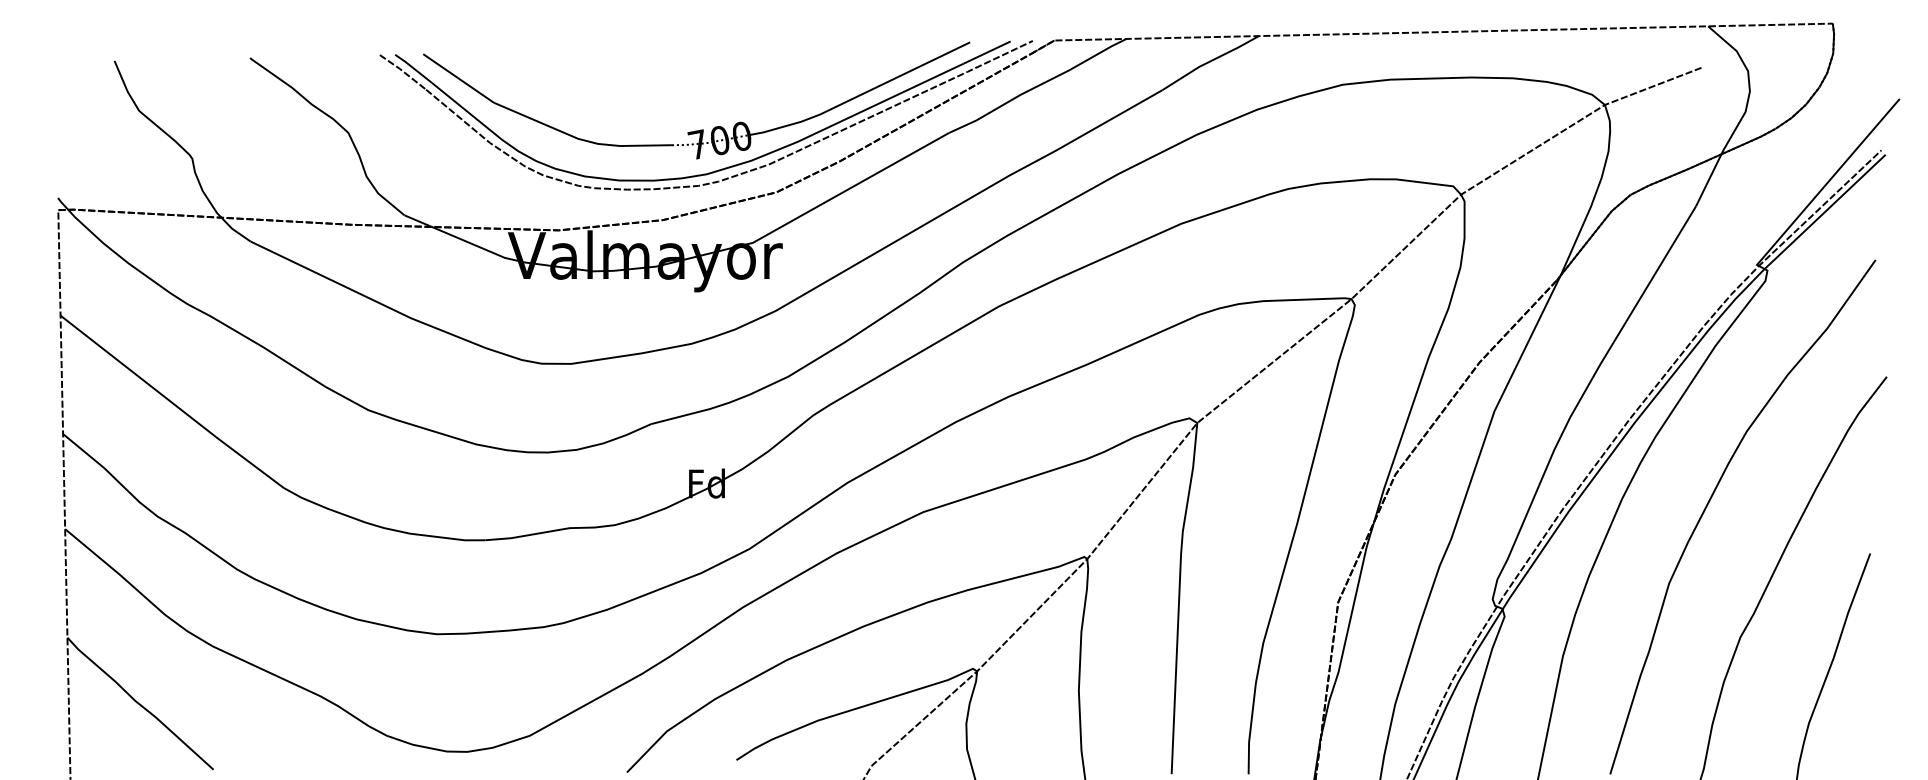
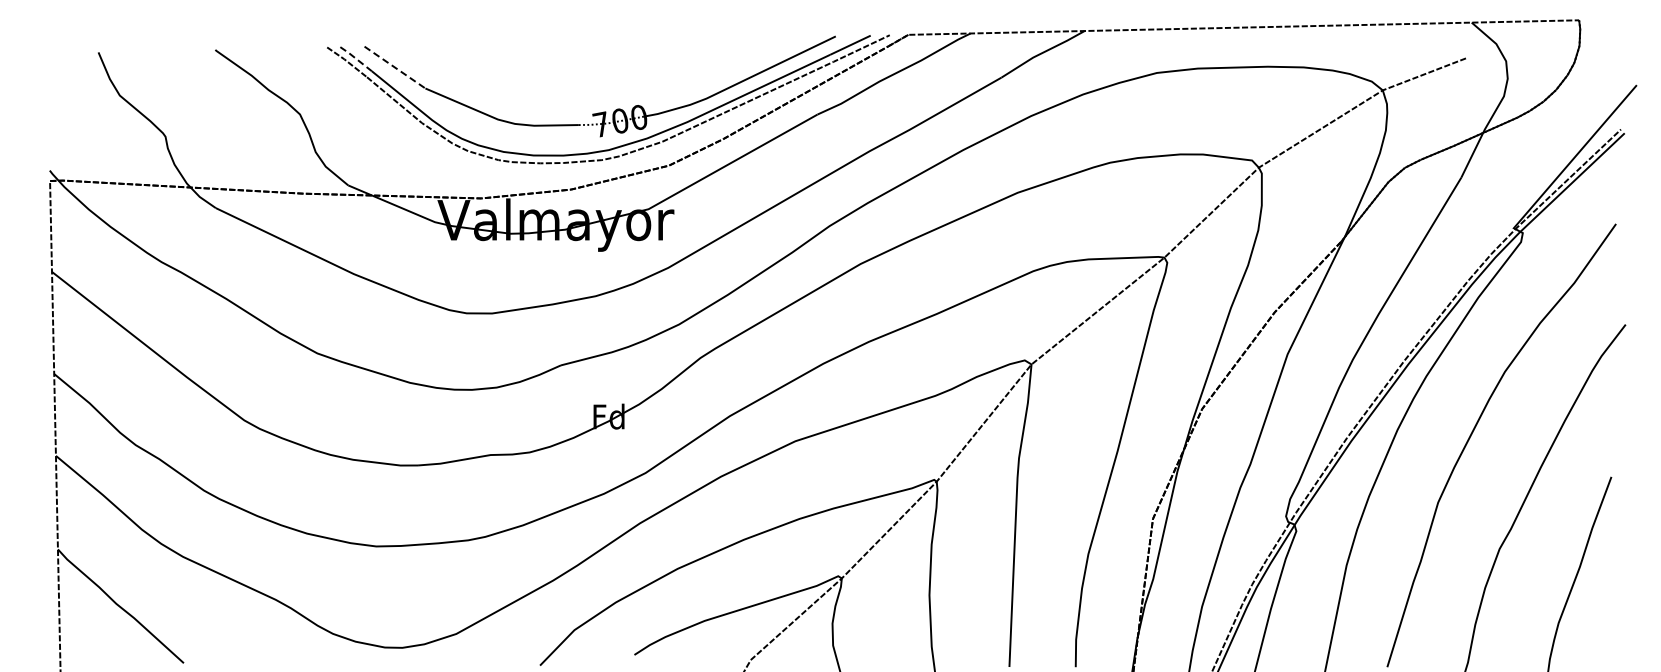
line: (412, 67) -> (355, 58), solid -> dashed
line: (459, 78) -> (395, 67), solid -> dashed

